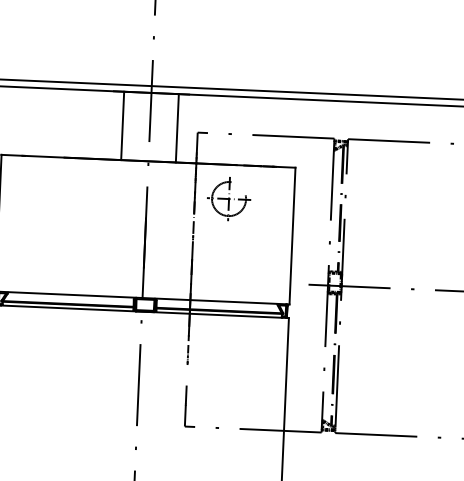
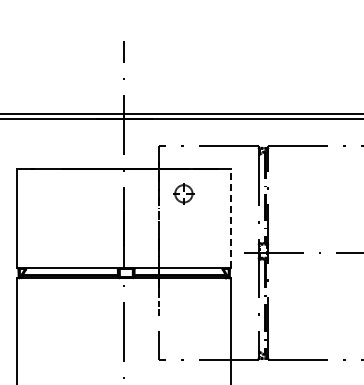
line: (123, 125) -> (104, 143), removed
line: (178, 127) -> (144, 143), removed
part: (228, 198) -> (183, 193), size x0.7
line: (293, 235) -> (231, 218), solid -> dashed

